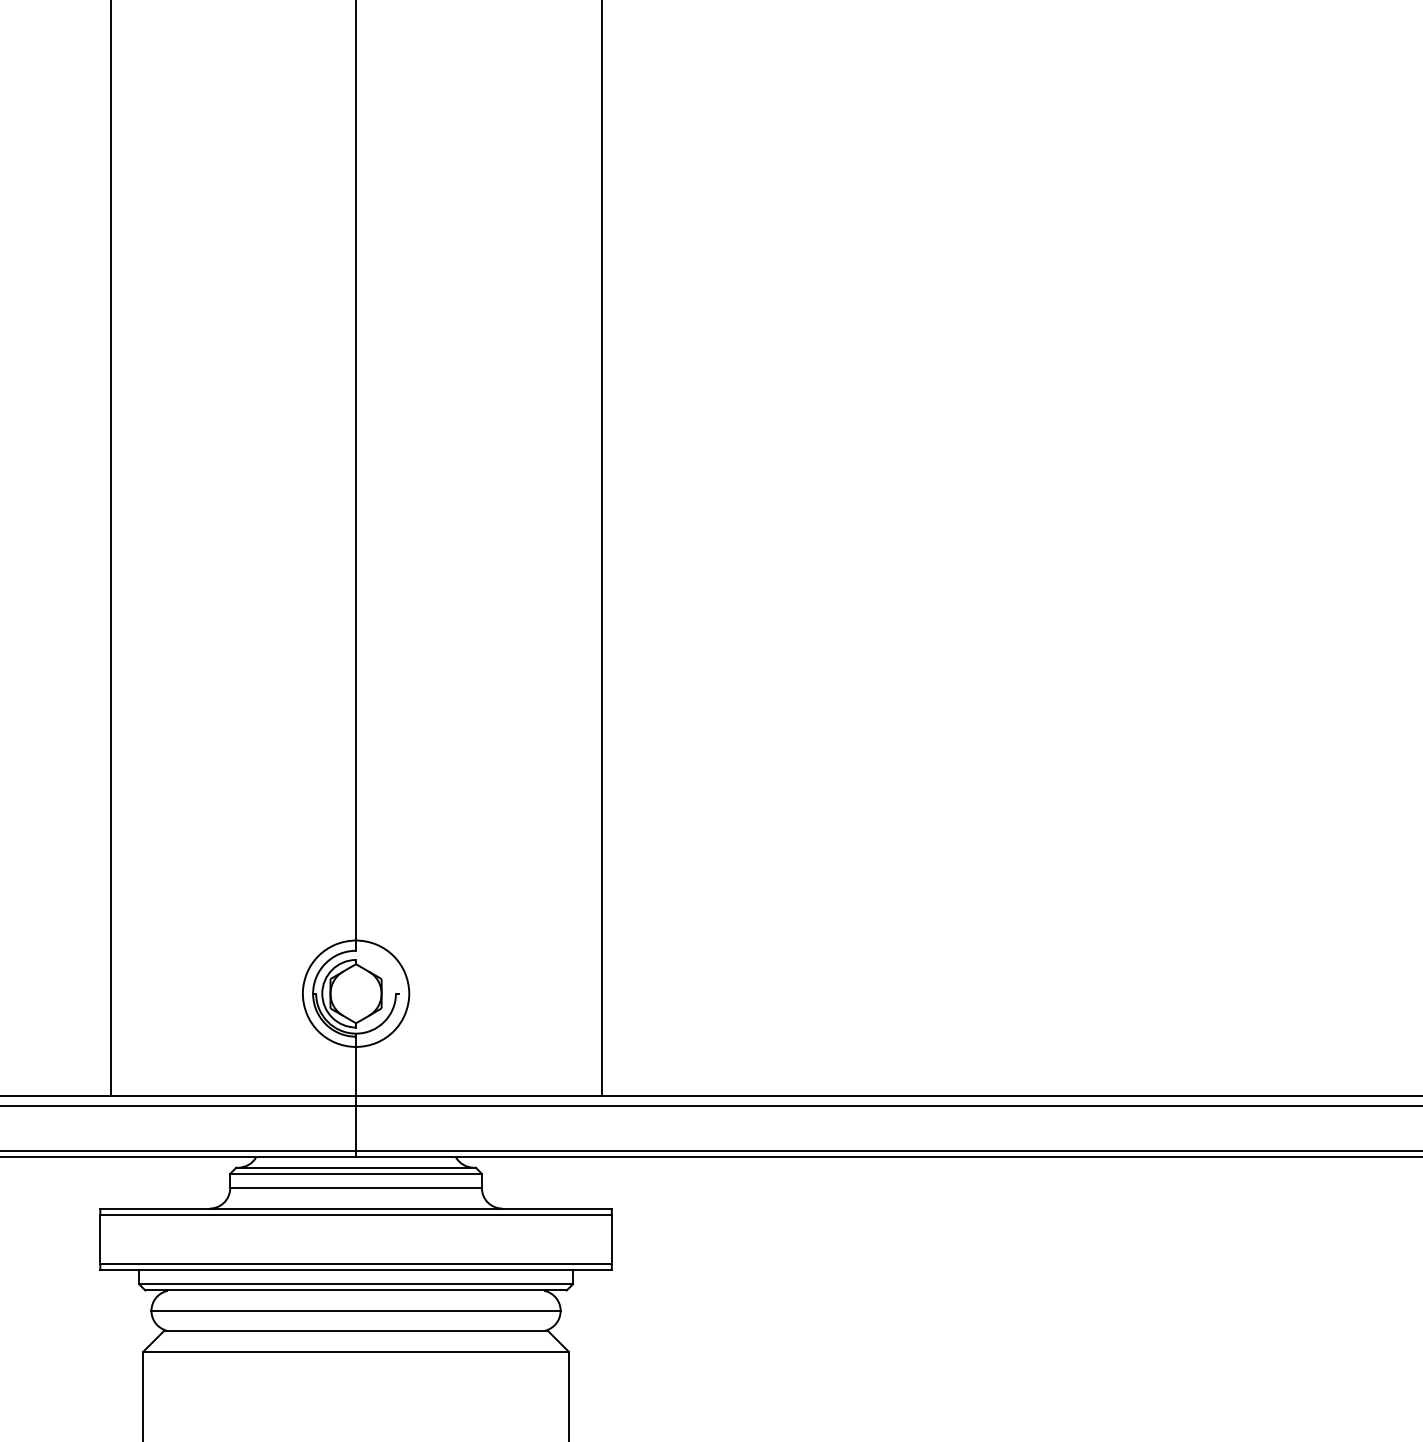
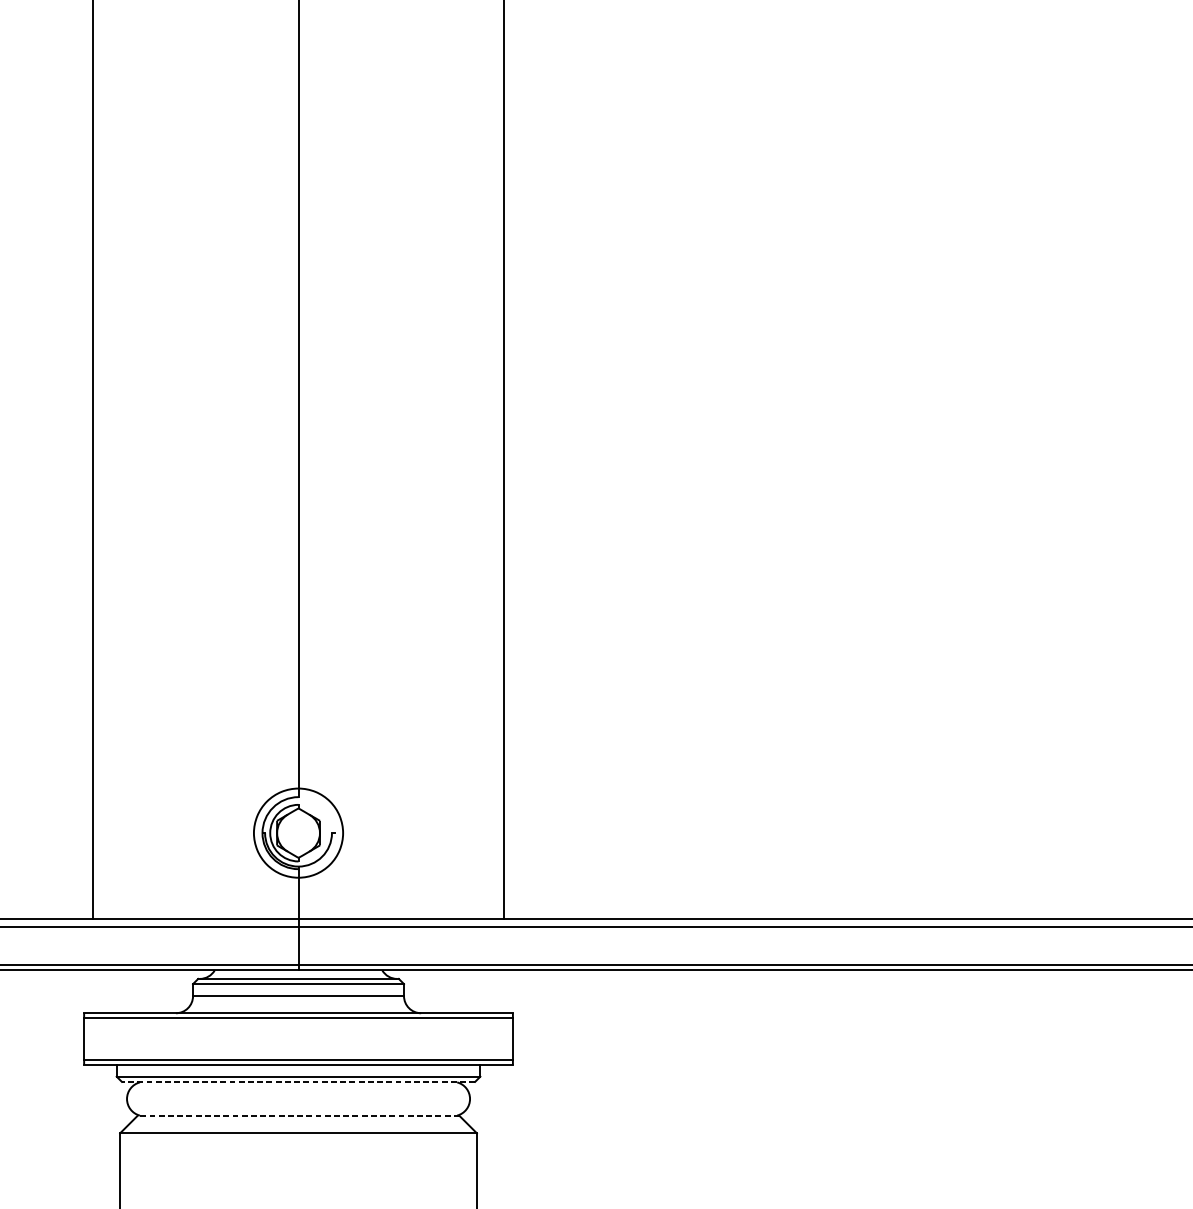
line: (356, 1290) -> (298, 1081), solid -> dashed
line: (355, 1310) -> (298, 1098), removed
line: (355, 1331) -> (298, 1116), solid -> dashed

